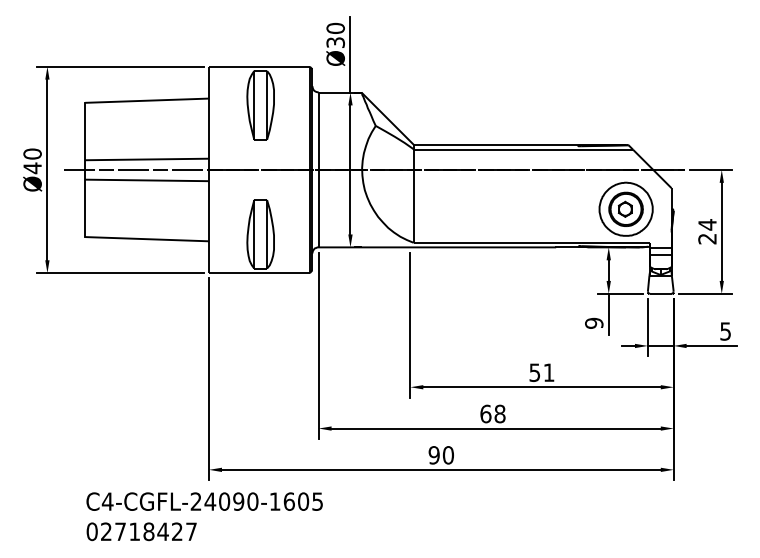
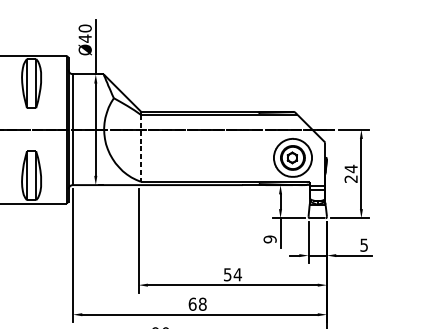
text: (335, 42) -> (85, 38), Ø30 -> Ø40
line: (413, 196) -> (140, 148), solid -> dashed
text: (548, 372) -> (237, 274), 51 -> 54

